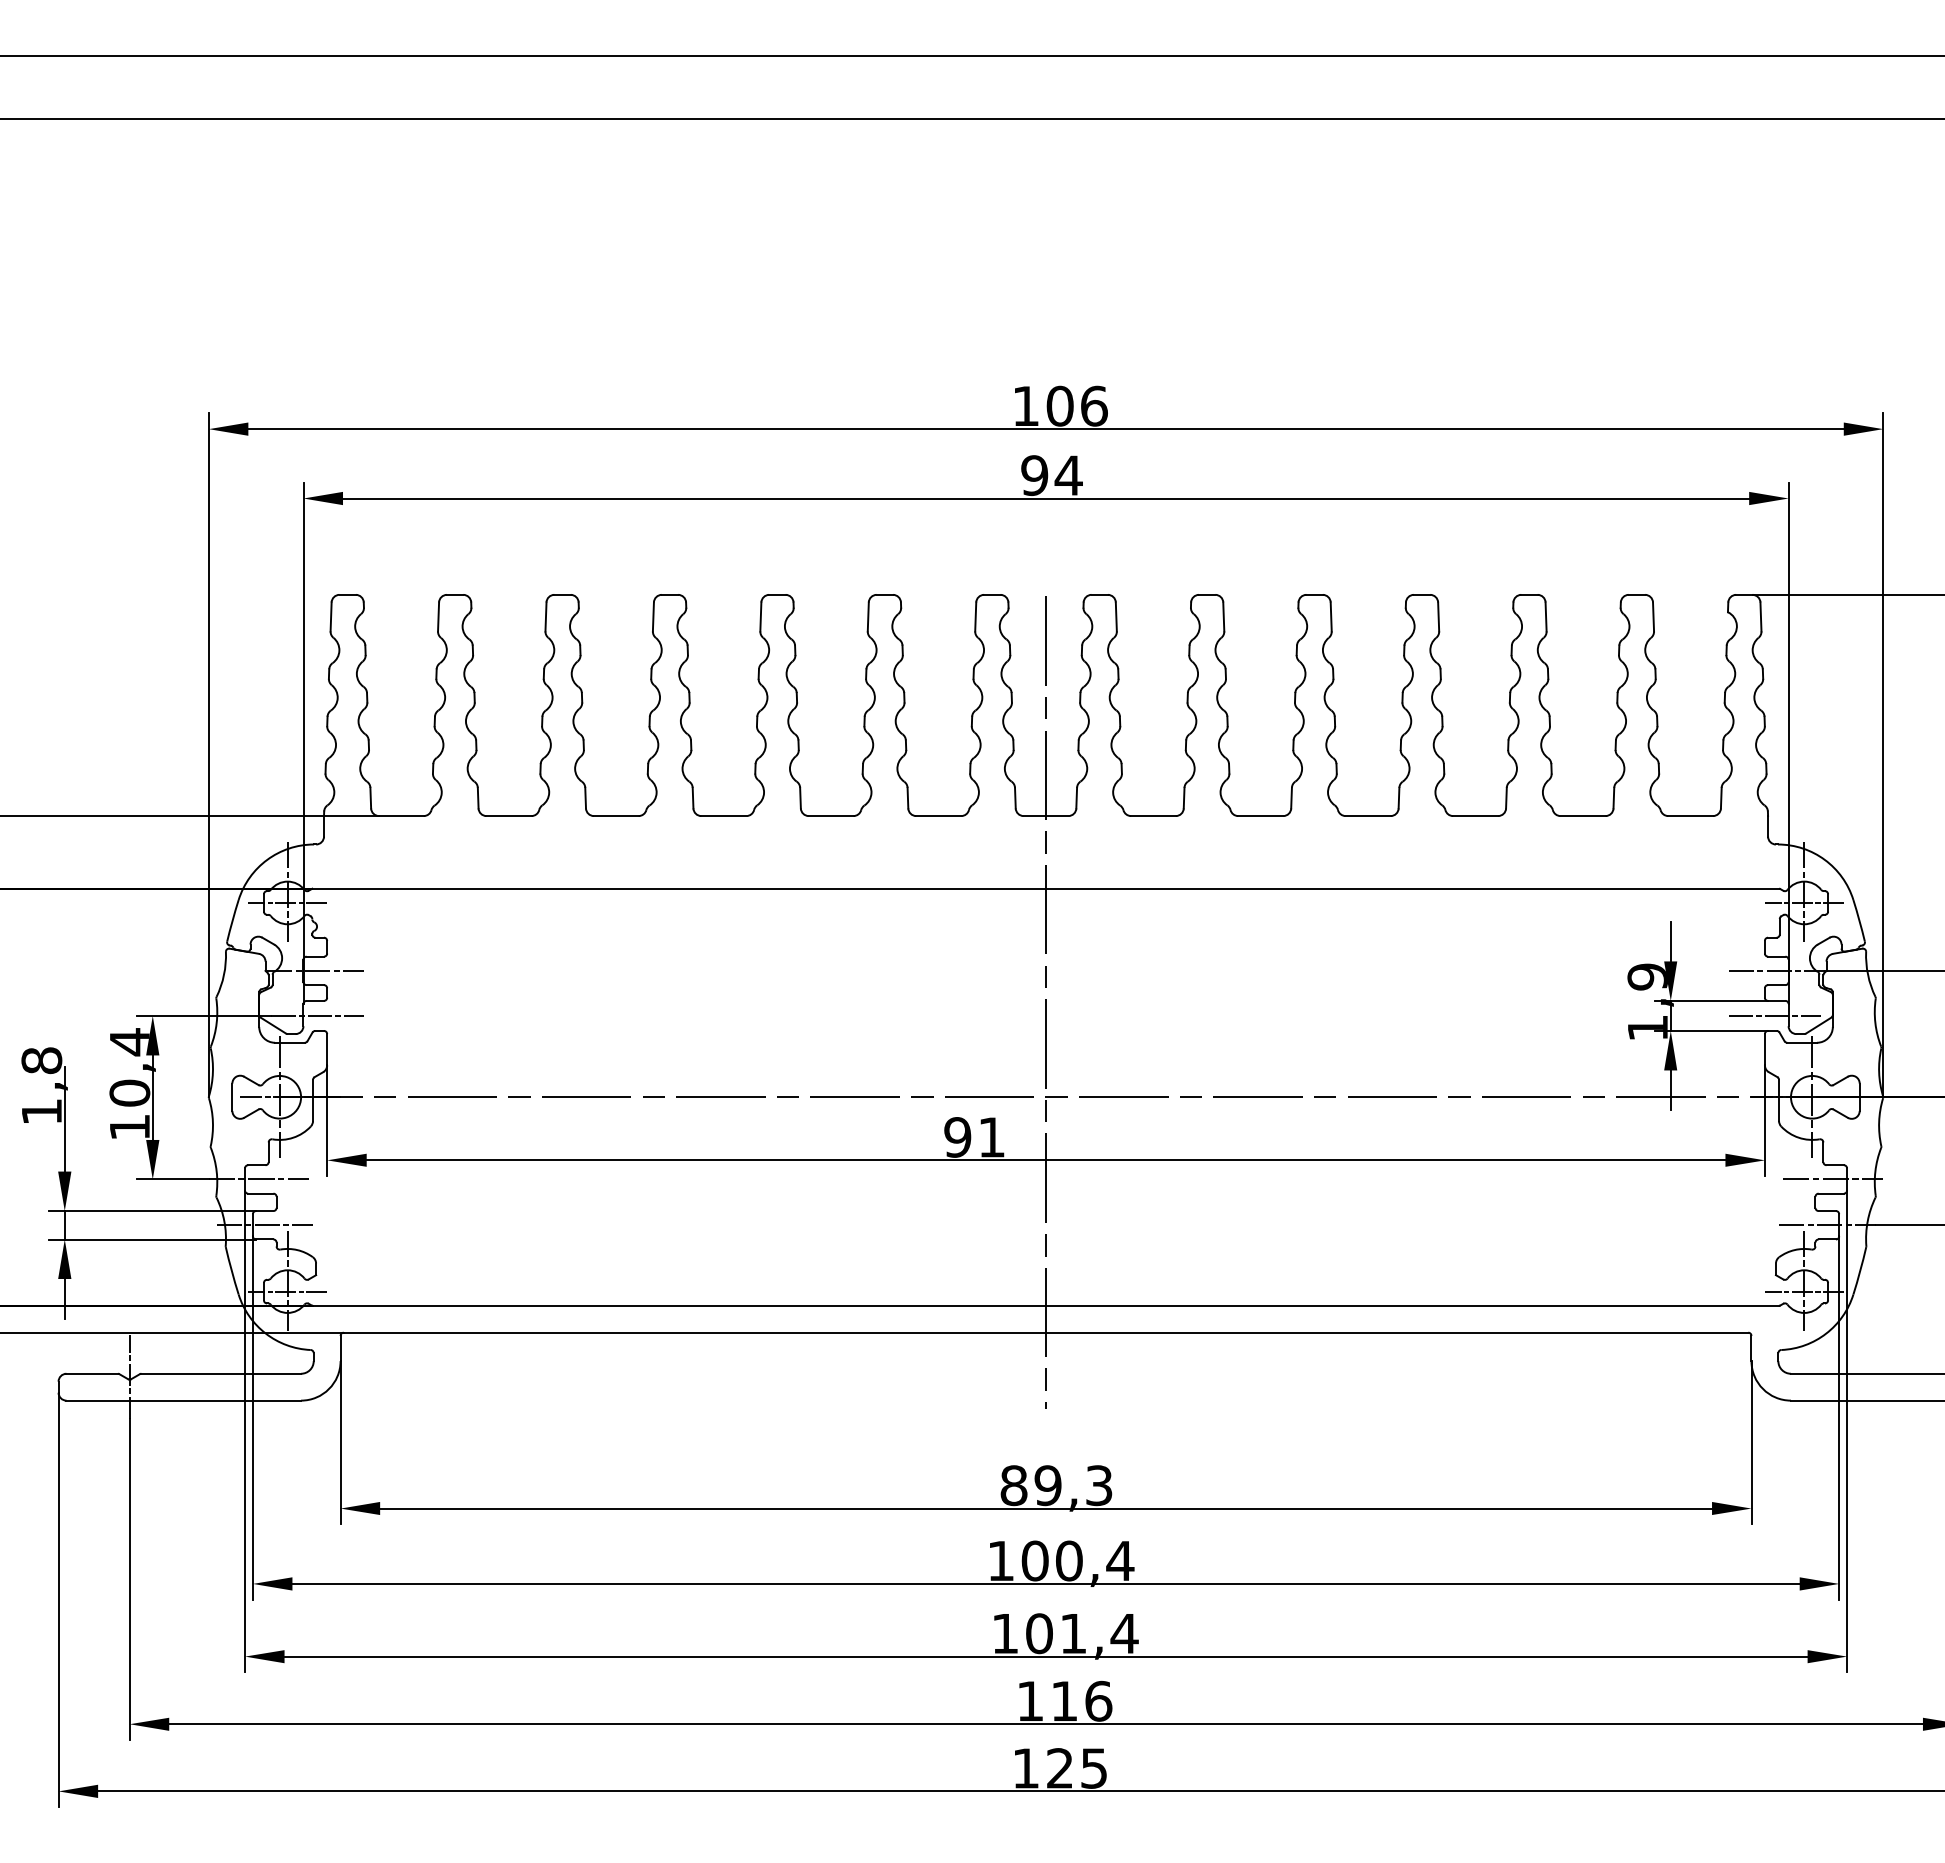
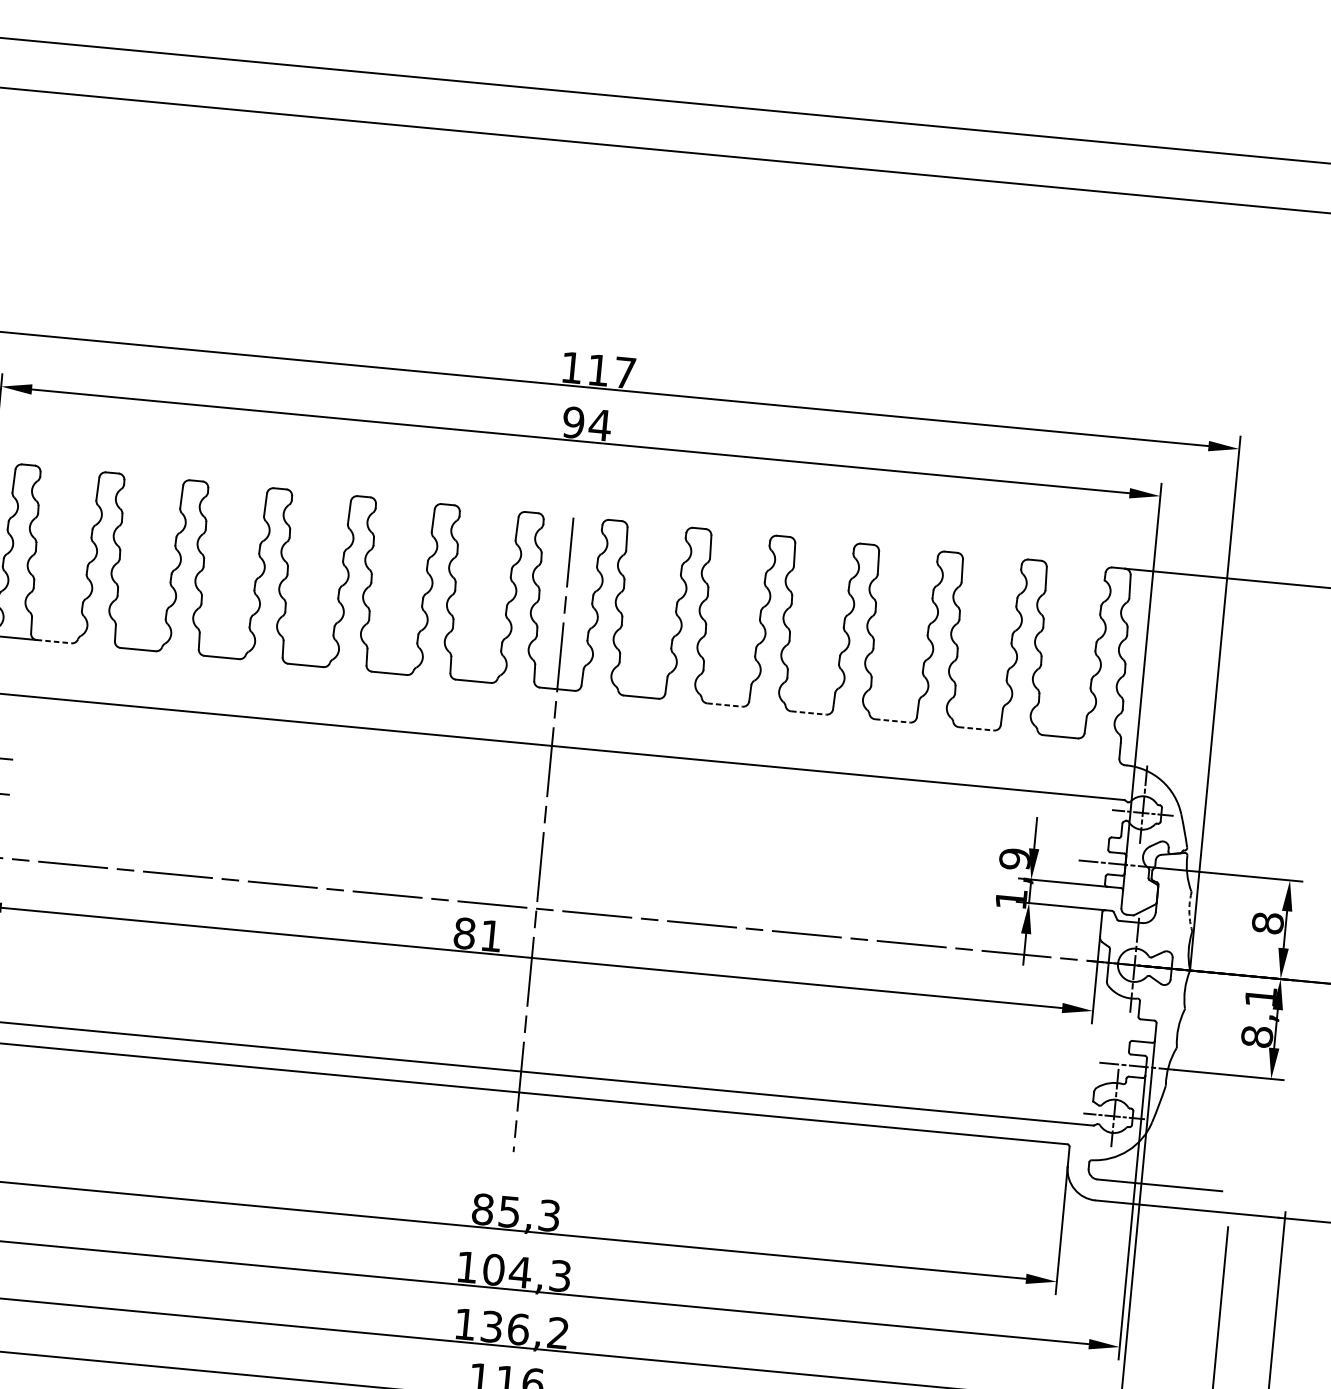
text: (1076, 405) -> (611, 371), 106 -> 117
line: (401, 816) -> (54, 642), solid -> dashed
line: (1260, 816) -> (724, 705), solid -> dashed
line: (1368, 816) -> (808, 713), solid -> dashed
line: (1475, 816) -> (892, 721), solid -> dashed
line: (1583, 816) -> (976, 729), solid -> dashed
line: (1774, 1015) -> (1111, 898), removed
arc: (1875, 1023) -> (1189, 912), solid -> dashed
text: (957, 1137) -> (464, 933), 91 -> 81
line: (1833, 1179) -> (1145, 1030), removed
text: (1047, 1485) -> (509, 1211), 89,3 -> 85,3
text: (1094, 1560) -> (540, 1273), 100,4 -> 104,3
text: (1082, 1633) -> (525, 1329), 101,4 -> 136,2

